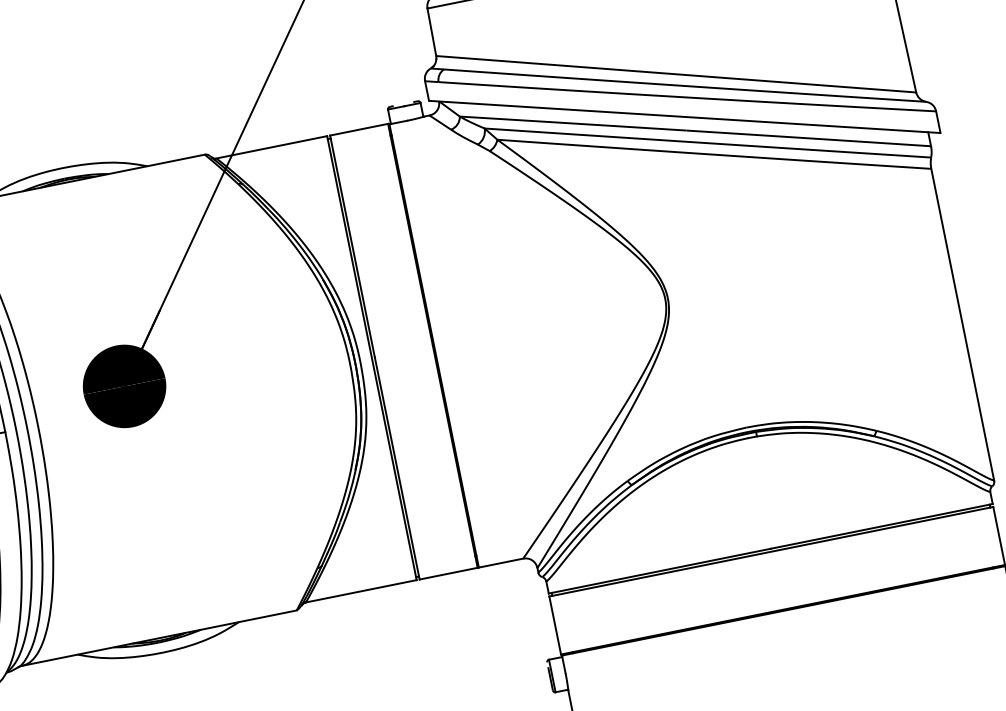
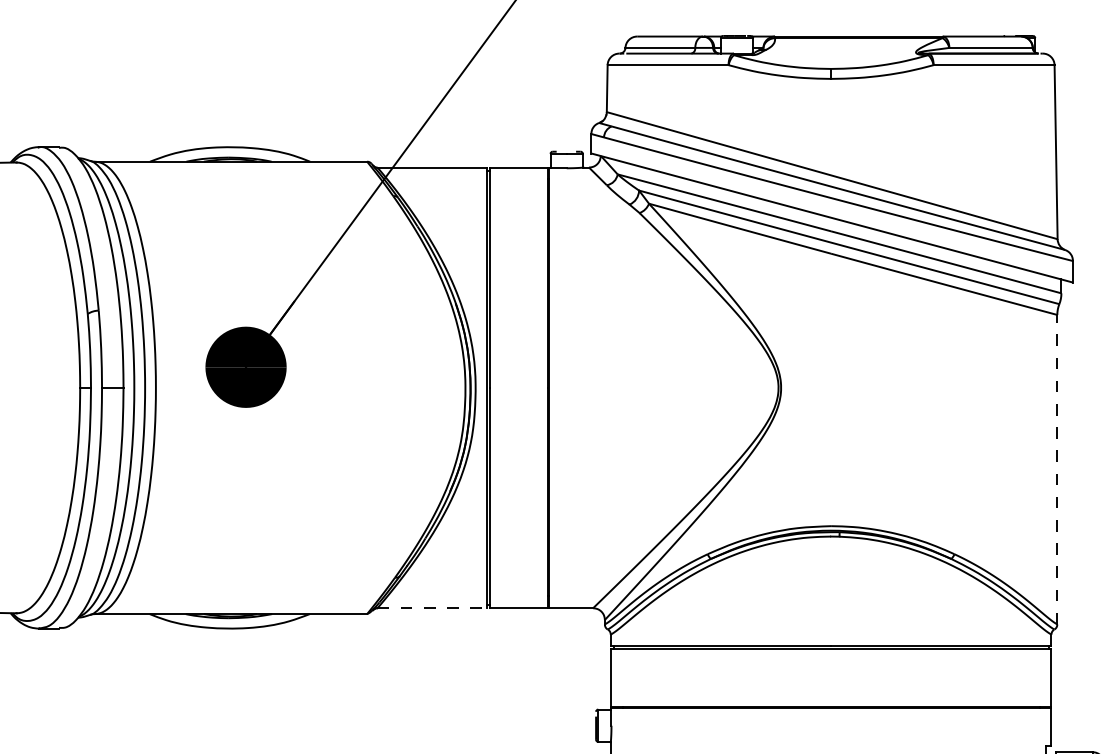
line: (962, 324) -> (1057, 469), solid -> dashed
line: (361, 591) -> (432, 608), solid -> dashed

